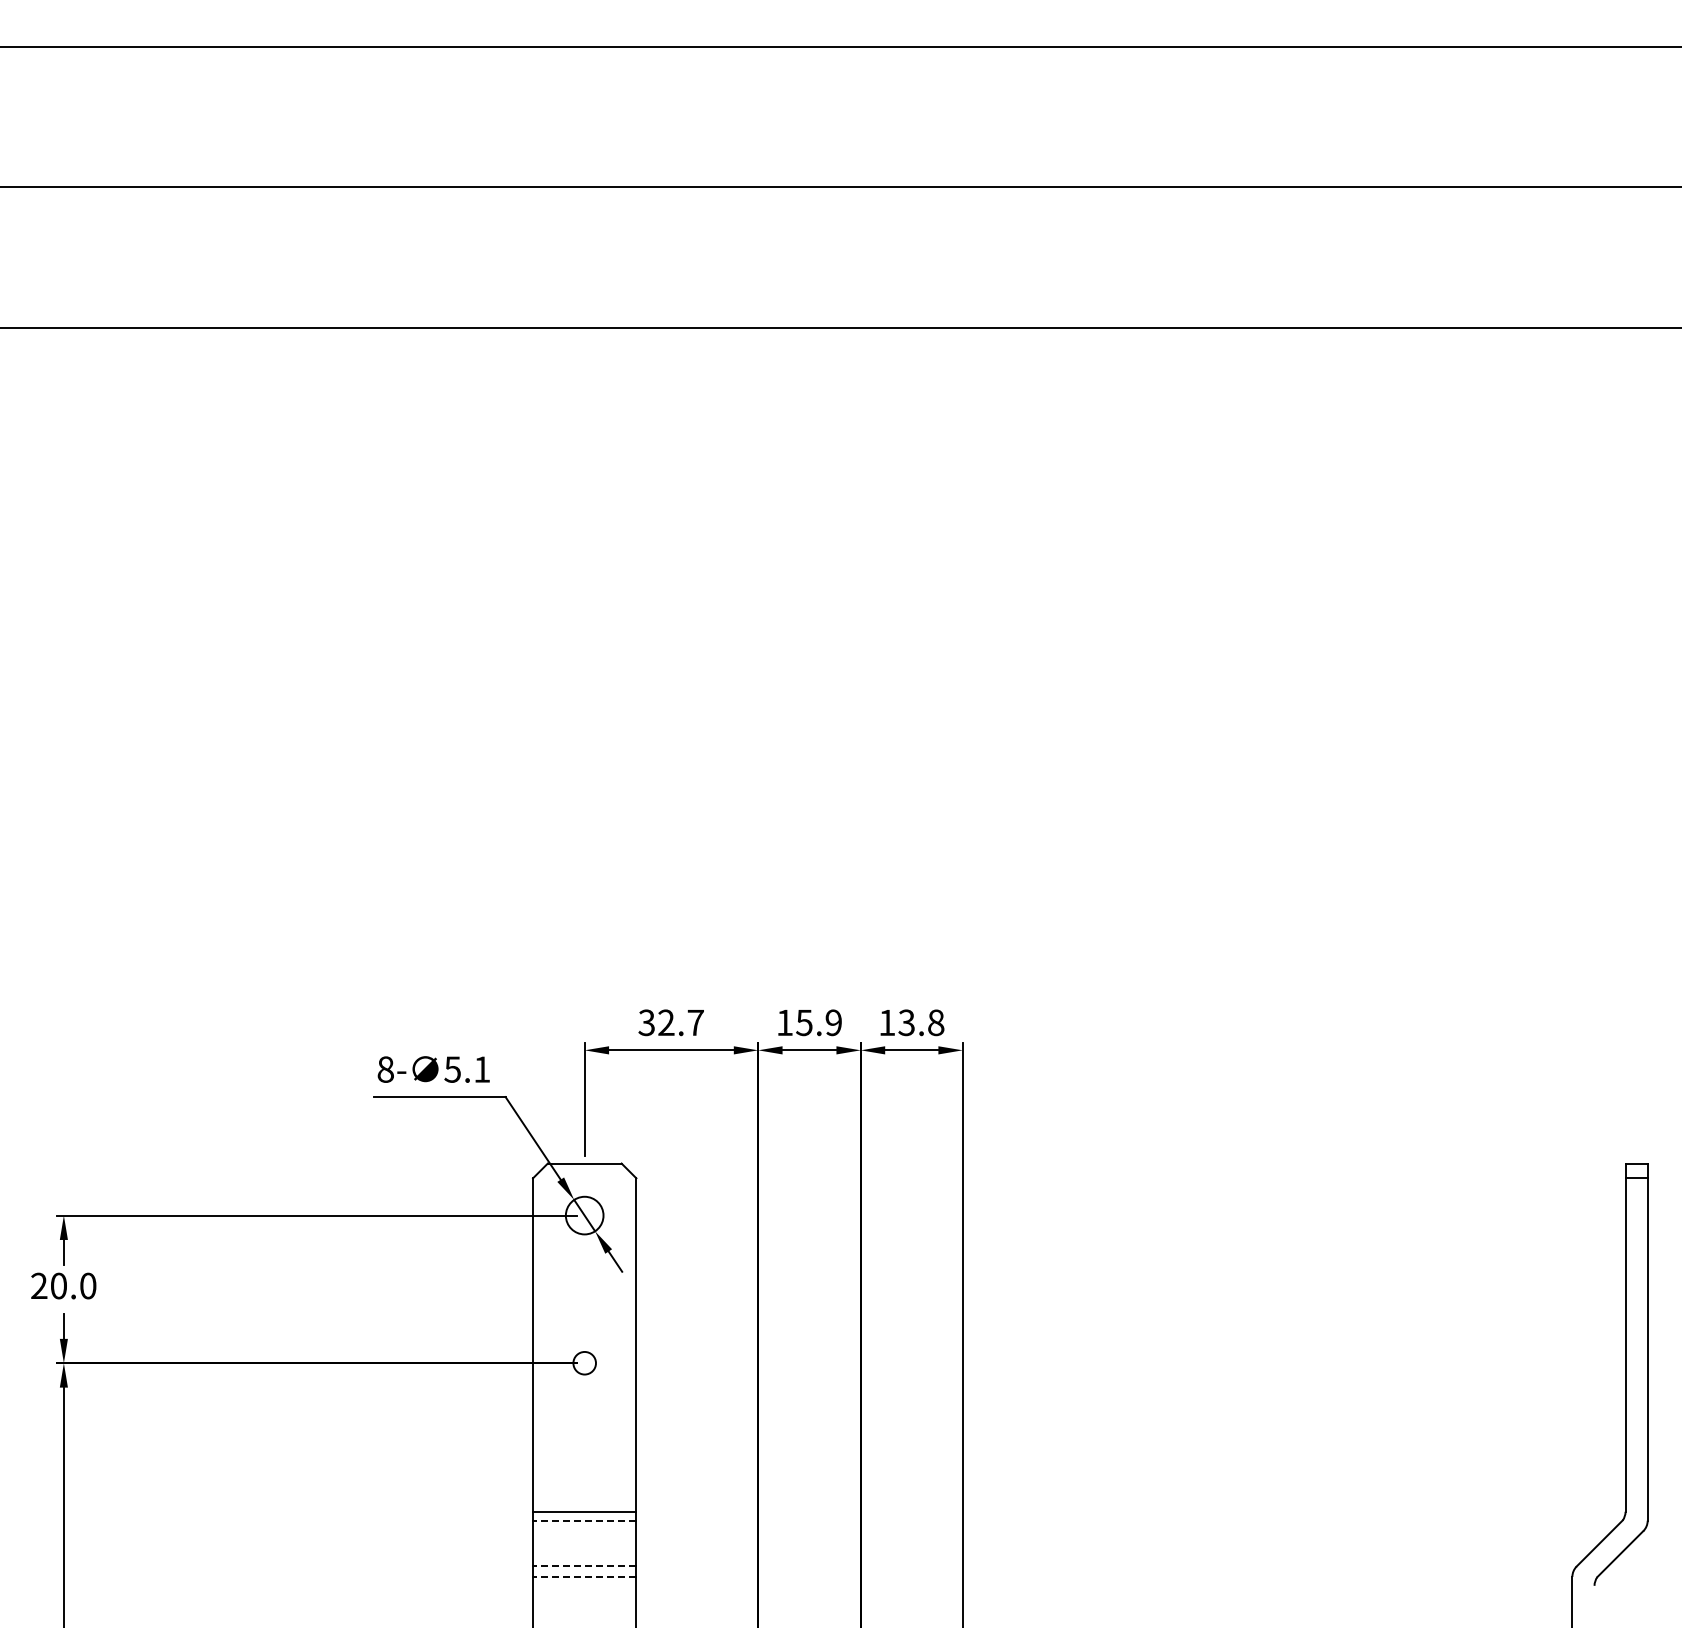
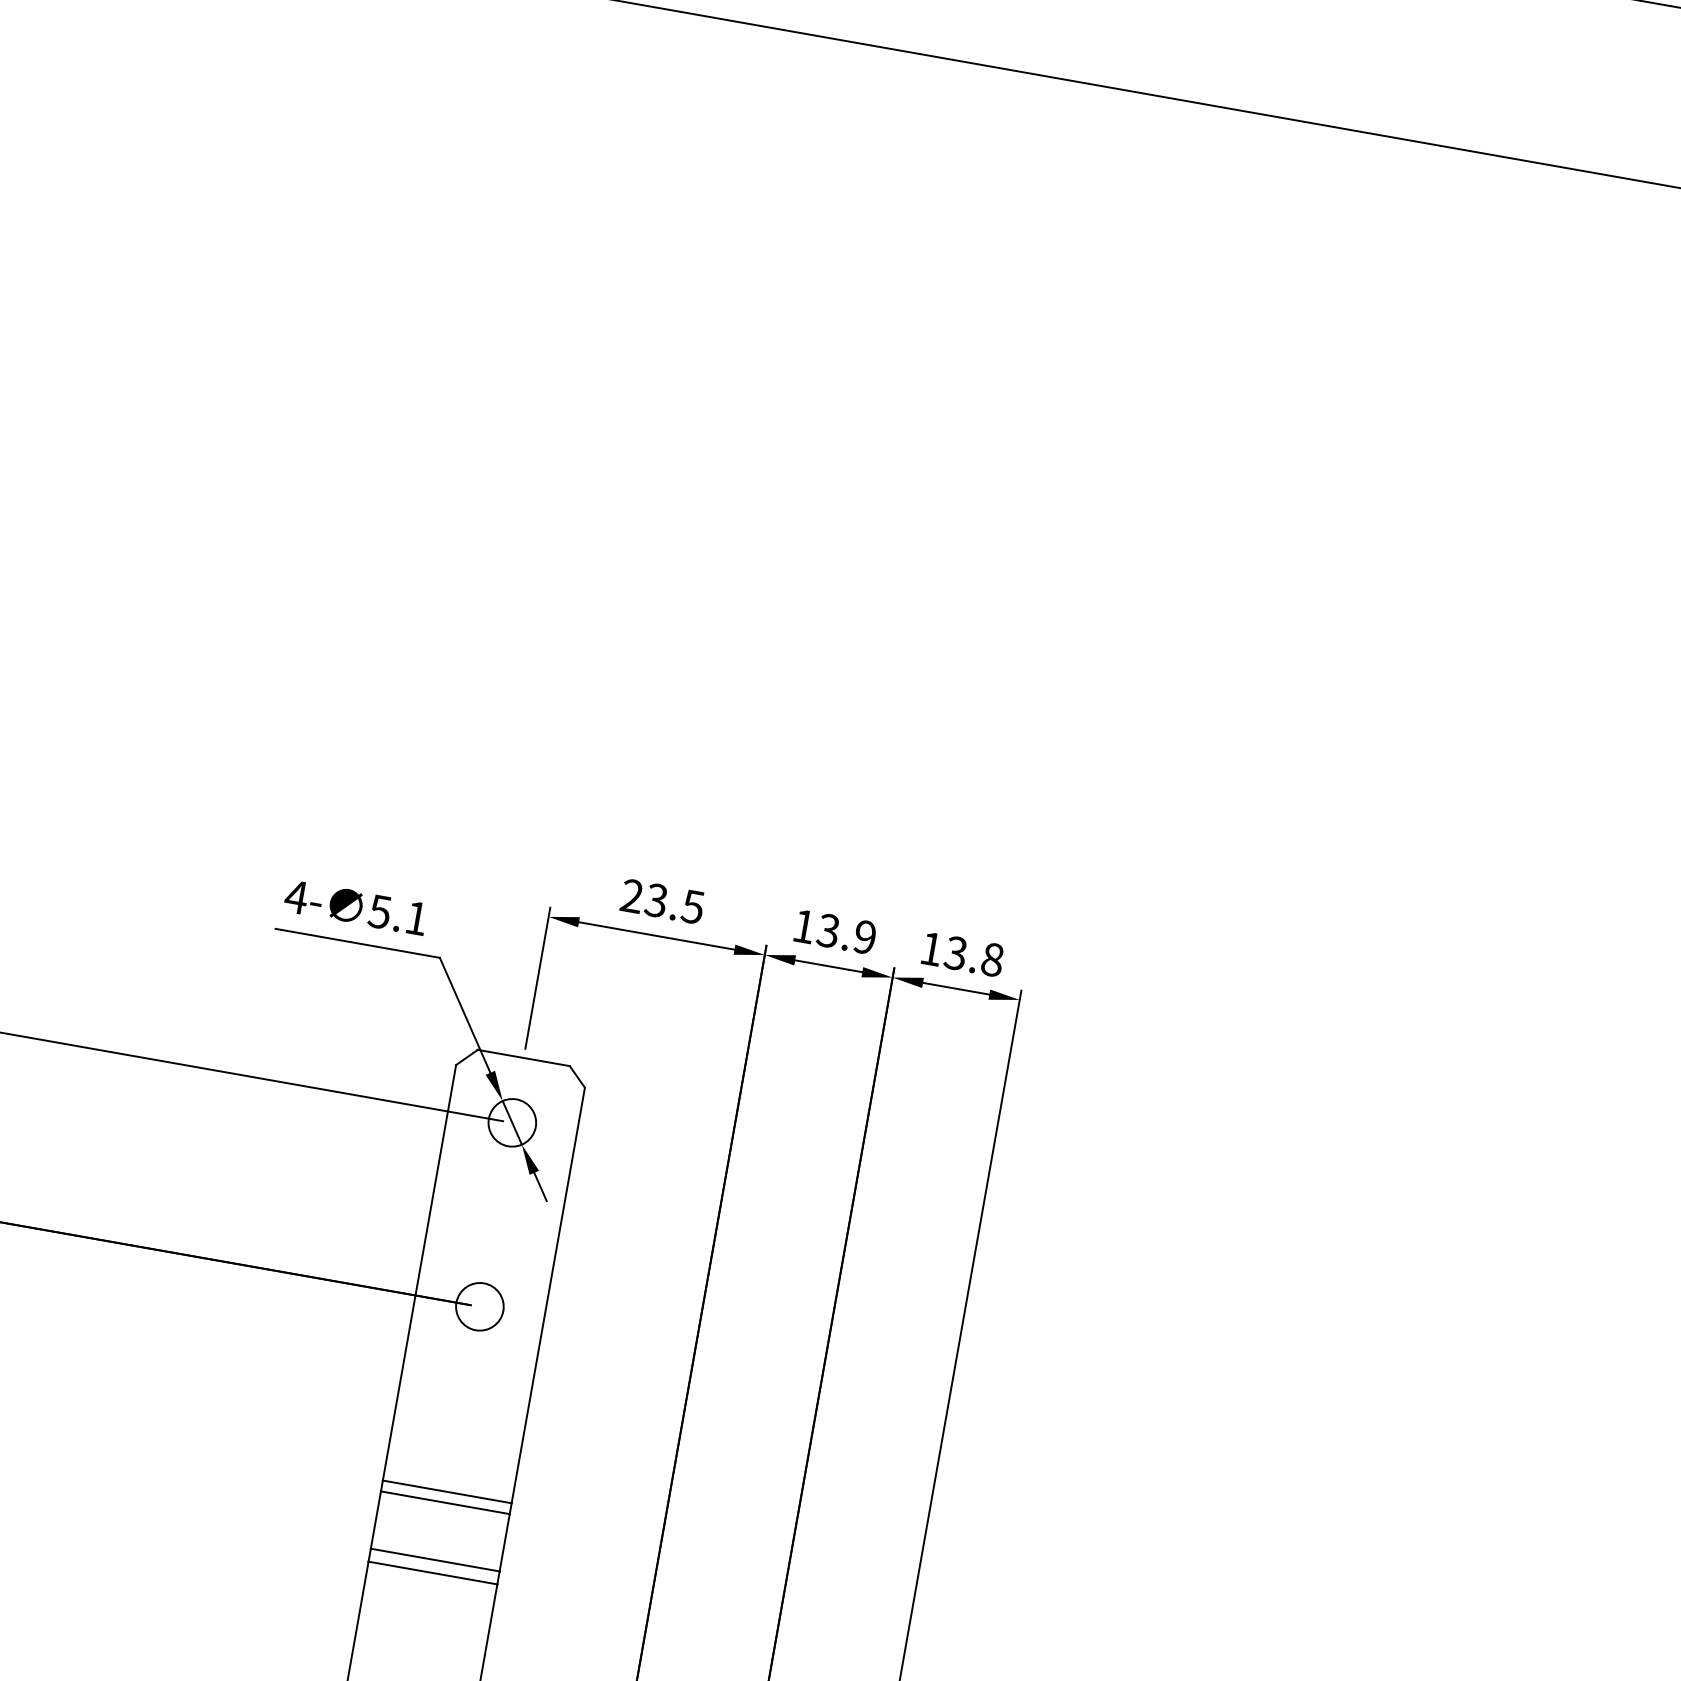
text: (804, 1022) -> (828, 930), 15.9 -> 13.9
text: (670, 1023) -> (661, 902), 32.7 -> 23.5
text: (385, 1069) -> (296, 897), 8- -> 4-
circle: (584, 1363) -> (479, 1307), size x1.67
line: (584, 1520) -> (445, 1502), dashed -> solid
line: (584, 1566) -> (434, 1560), dashed -> solid
line: (584, 1576) -> (432, 1572), dashed -> solid

